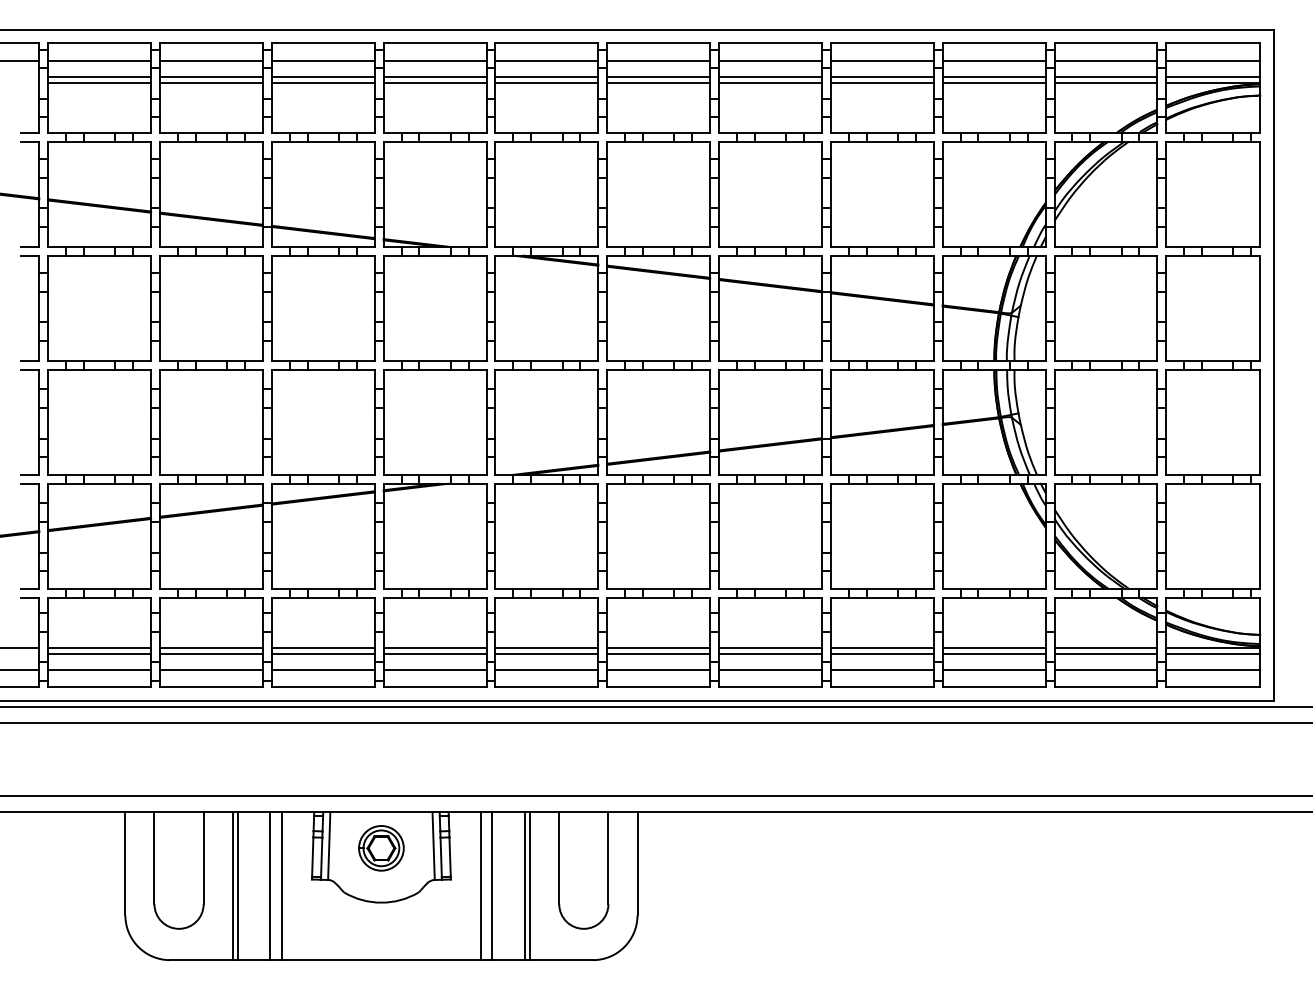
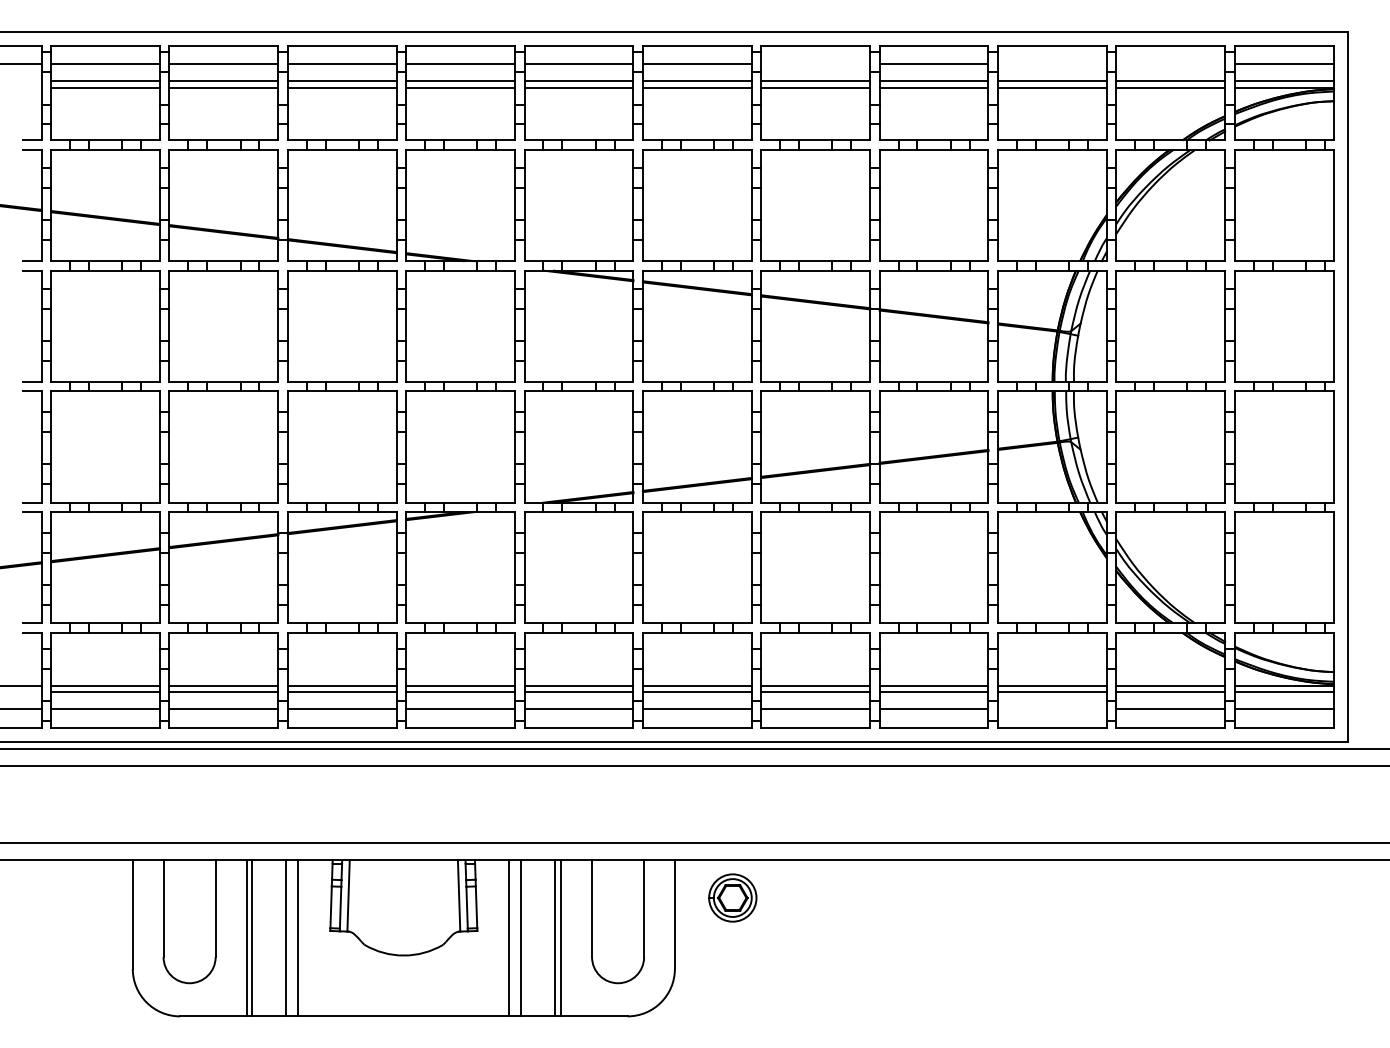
line: (770, 60) -> (815, 64), removed
line: (993, 60) -> (1051, 64), removed
line: (1105, 60) -> (1170, 64), removed
line: (993, 670) -> (1051, 709), removed
part: (381, 847) -> (732, 897), moved

